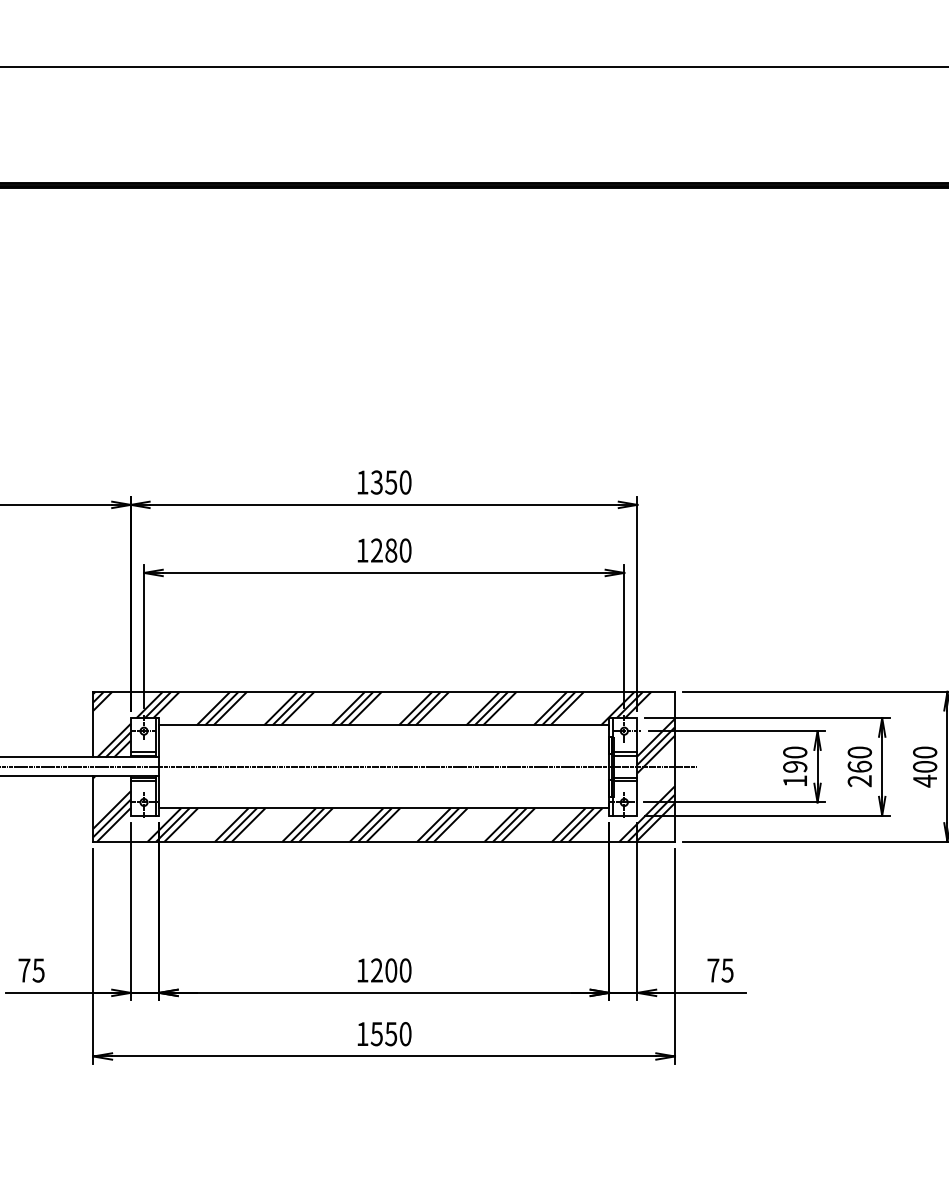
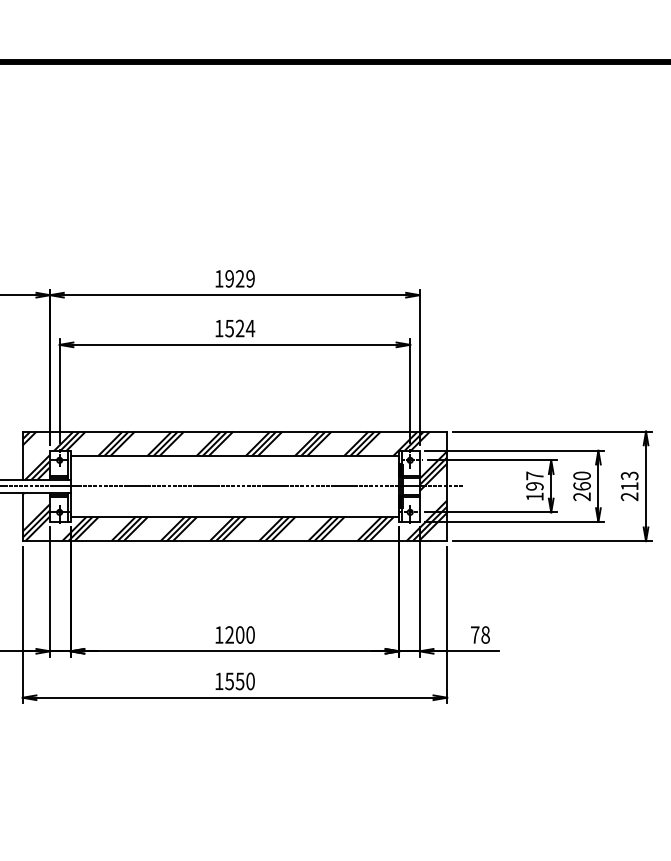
text: (390, 482) -> (239, 278), 1350 -> 1929
text: (390, 550) -> (239, 328), 1280 -> 1524
text: (795, 752) -> (535, 475), 190 -> 197
text: (925, 766) -> (630, 486), 400 -> 213
text: (727, 970) -> (485, 634), 75 -> 78

